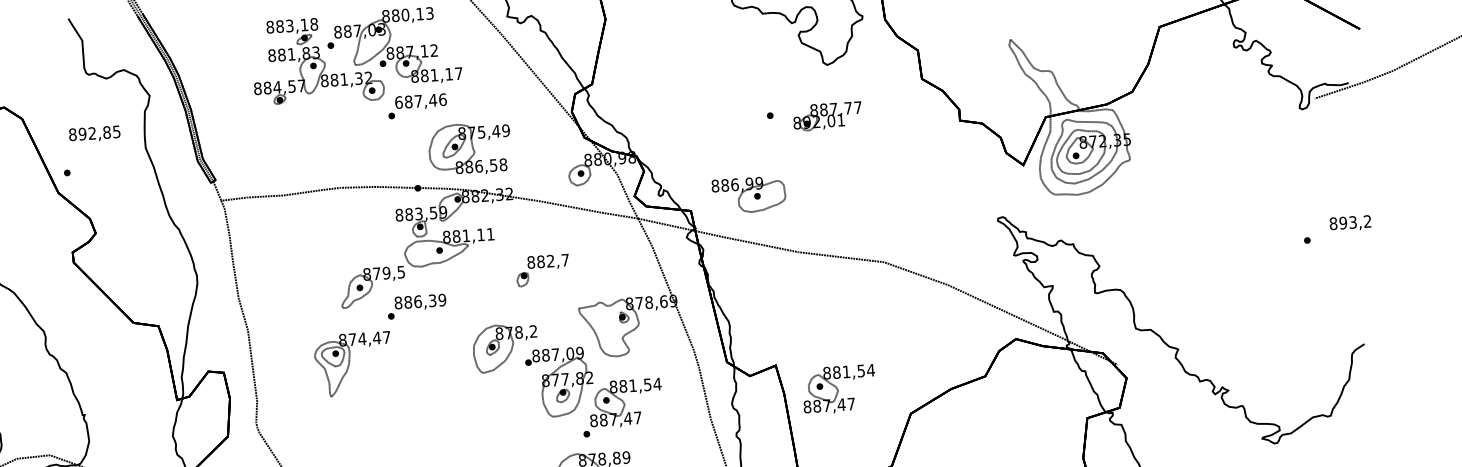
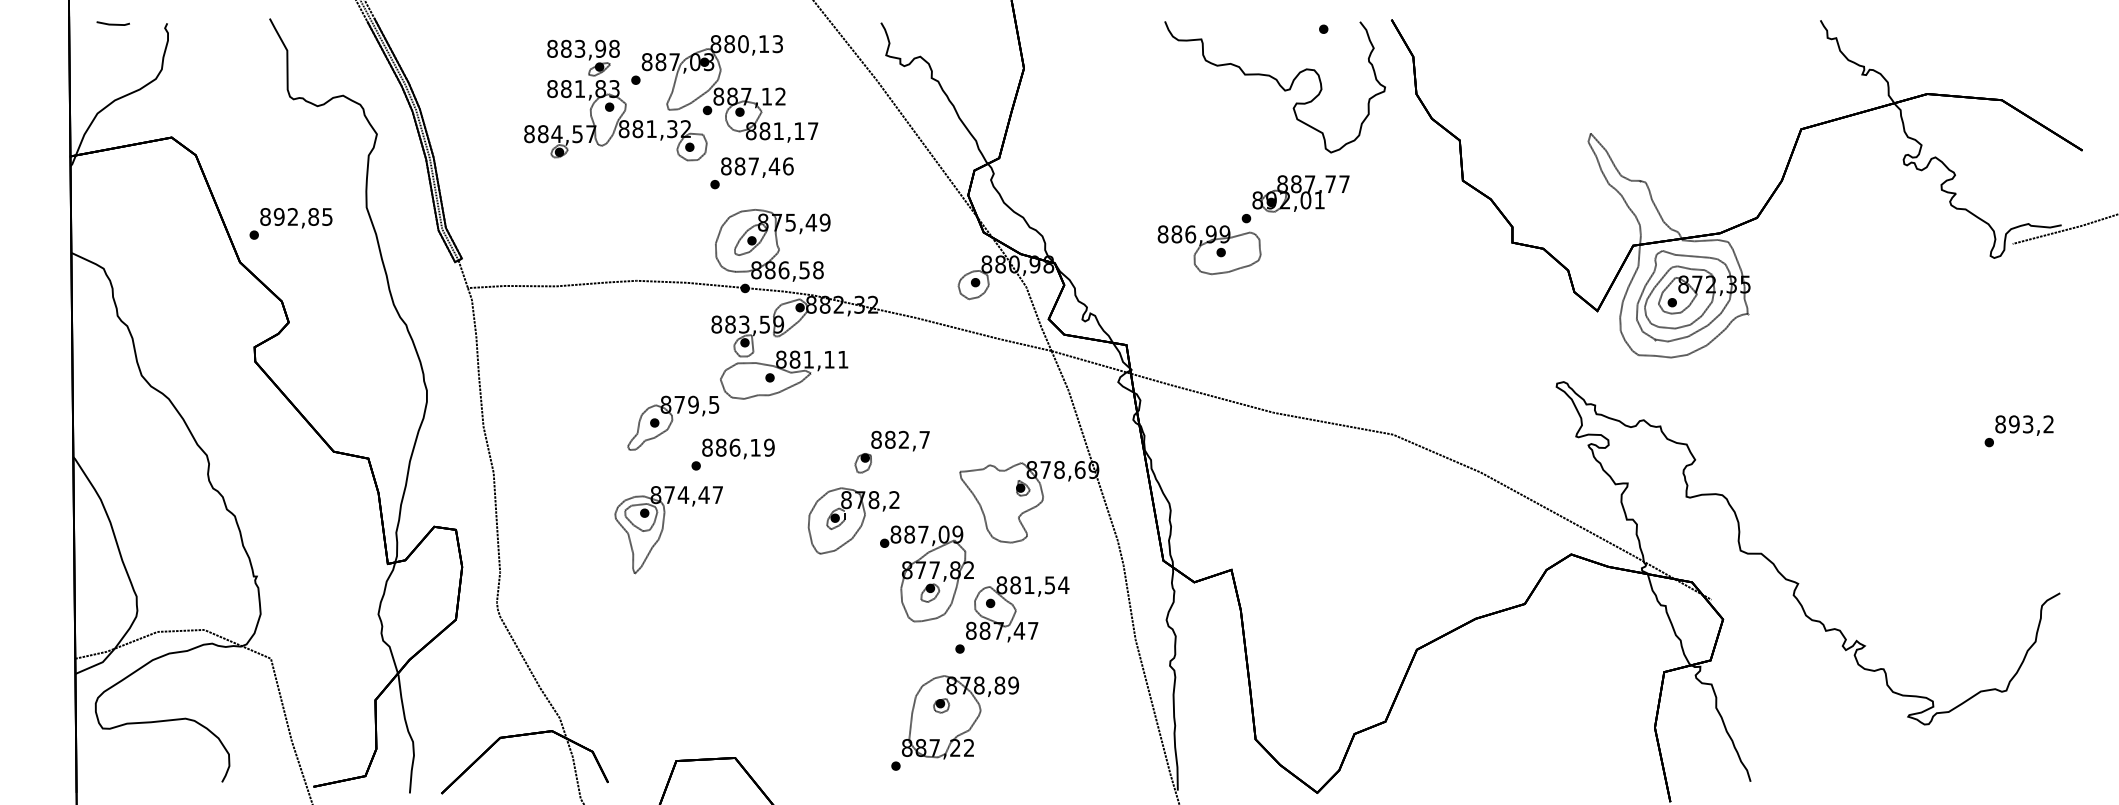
text: (304, 24) -> (600, 48), 883,18 -> 883,98
text: (399, 102) -> (726, 166), 687,46 -> 887,46
part: (827, 116) -> (1300, 193), moved
text: (94, 134) -> (296, 218), moved
part: (469, 149) -> (772, 245), moved
part: (749, 195) -> (1209, 250), moved
text: (1350, 223) -> (2024, 425), moved
part: (542, 269) -> (891, 451), moved
text: (432, 300) -> (755, 447), 886,39 -> 886,19
part: (353, 364) -> (668, 530), moved
part: (839, 389) -> (1318, 609), removed

